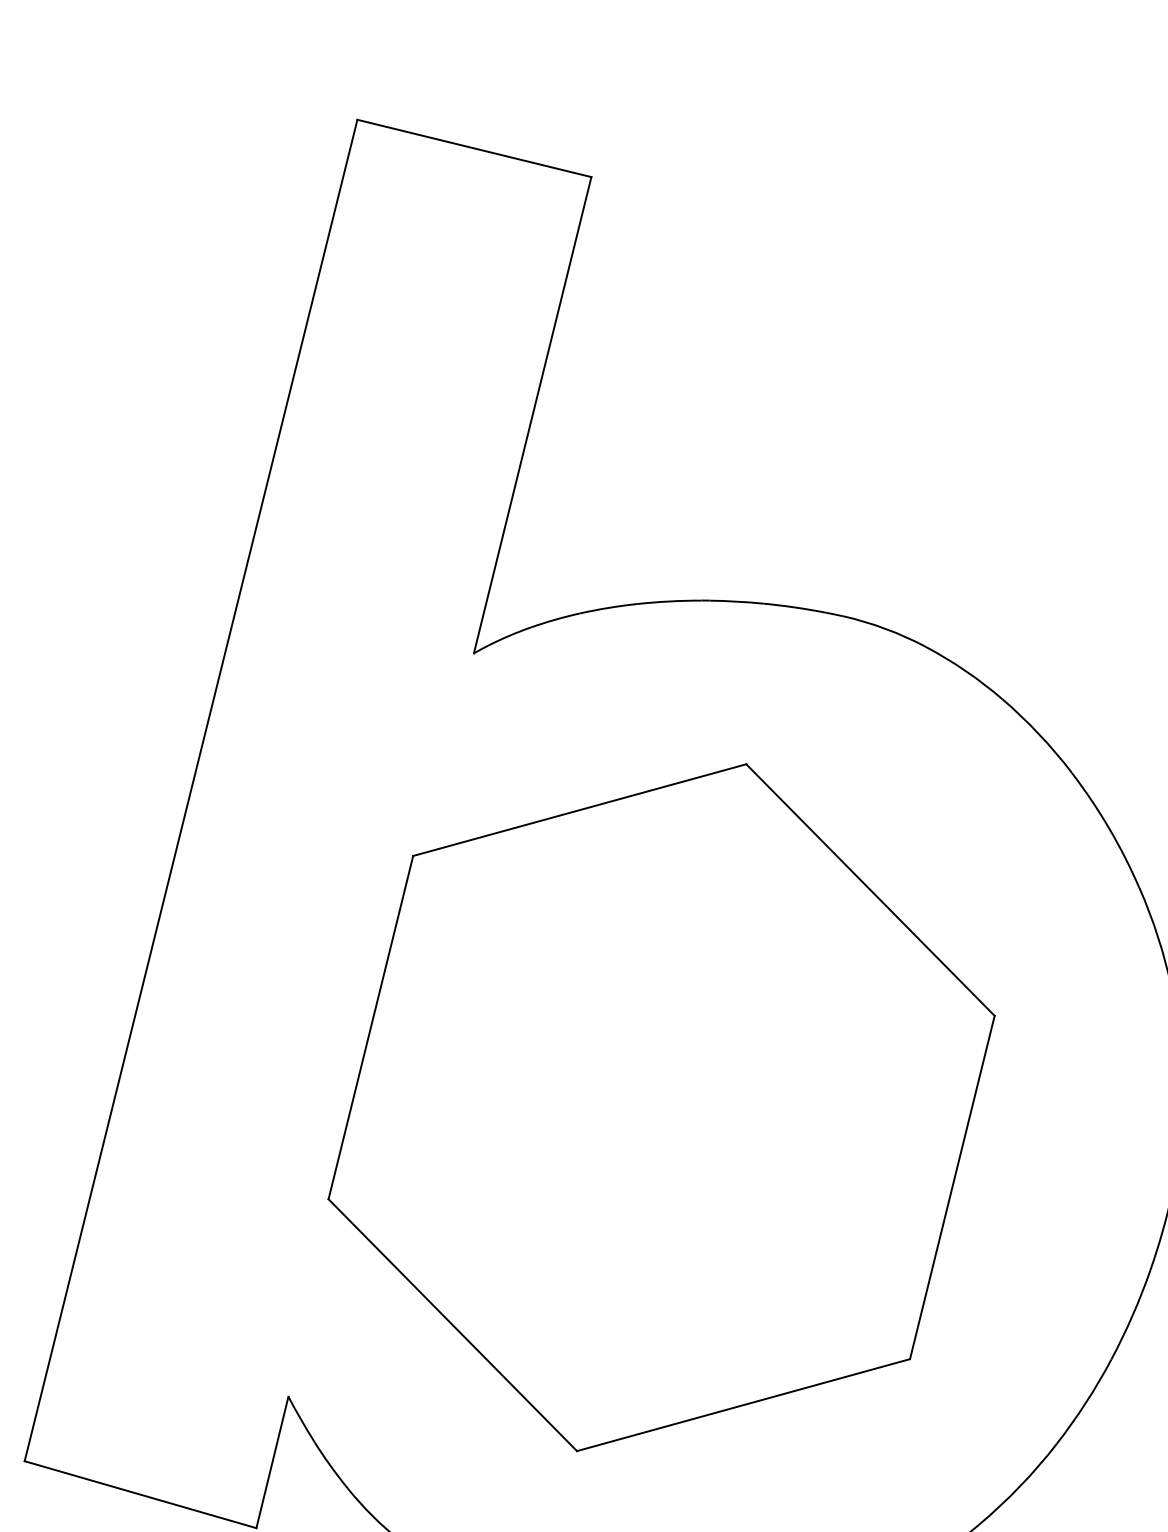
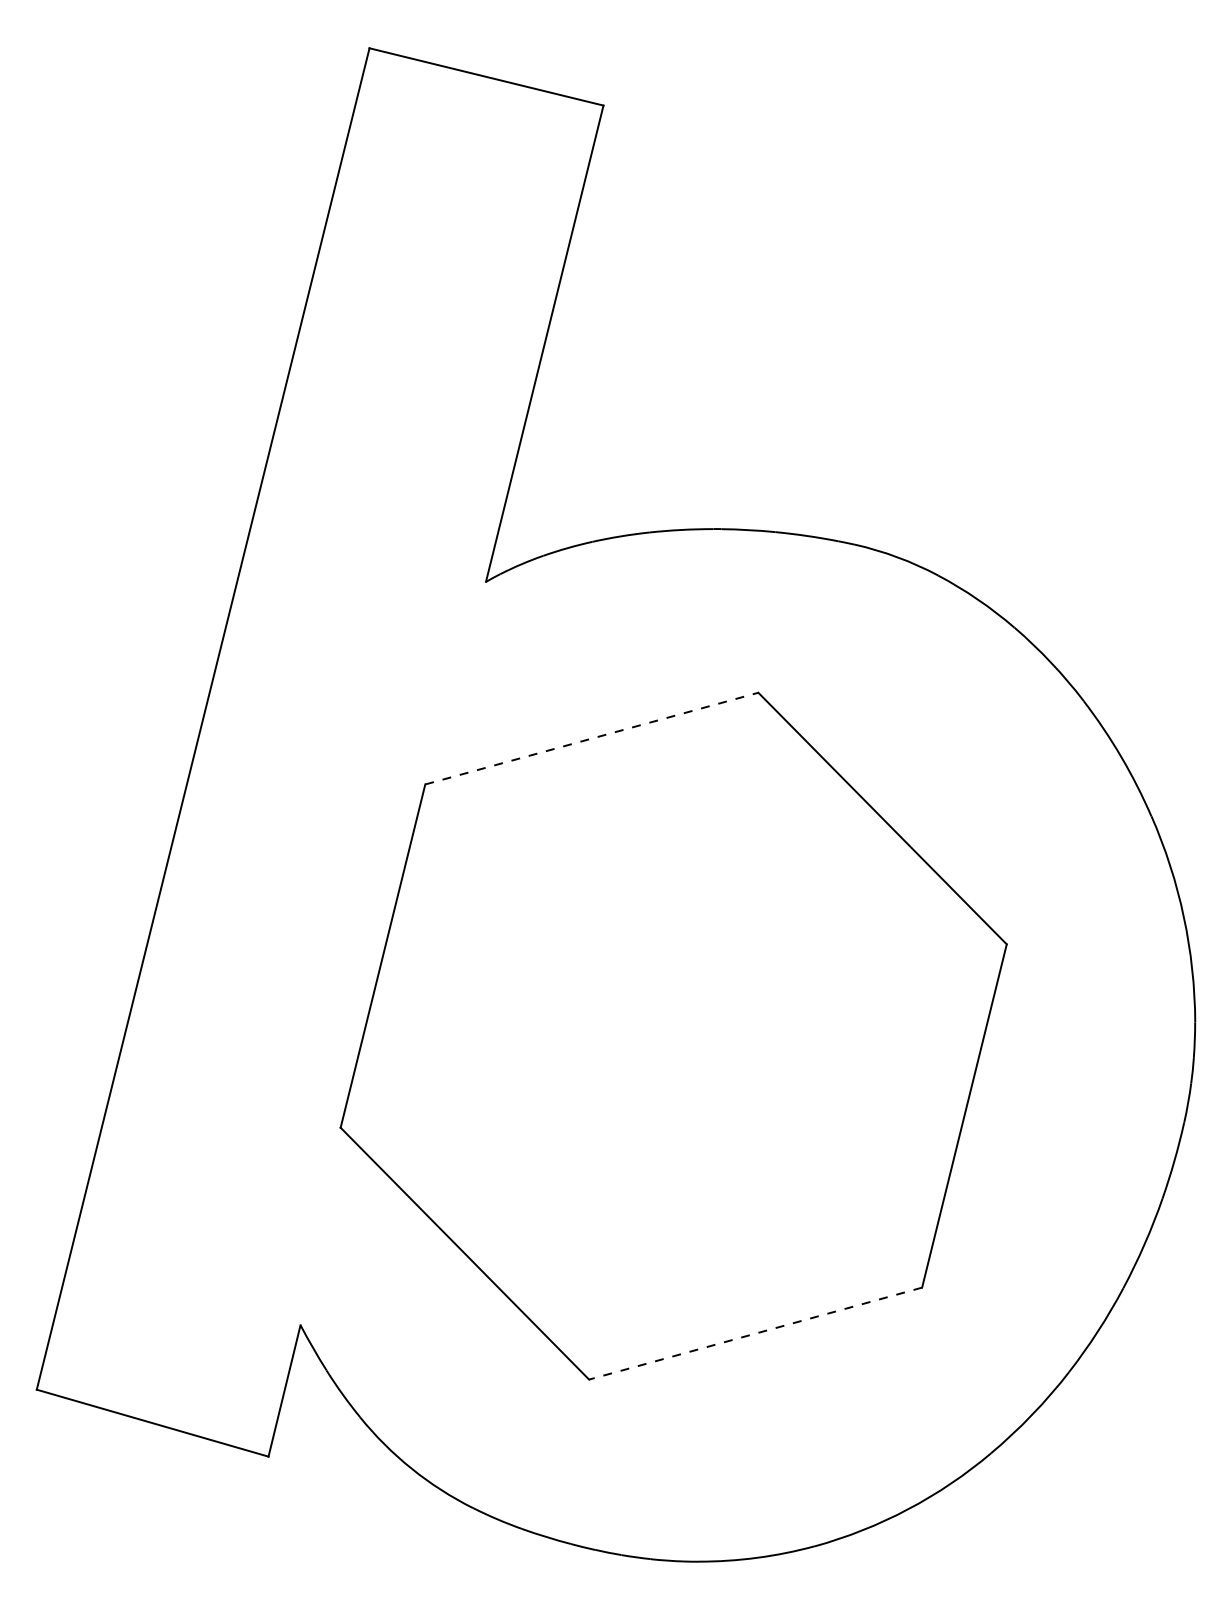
line: (579, 810) -> (591, 738), solid -> dashed
line: (743, 1405) -> (755, 1333), solid -> dashed

